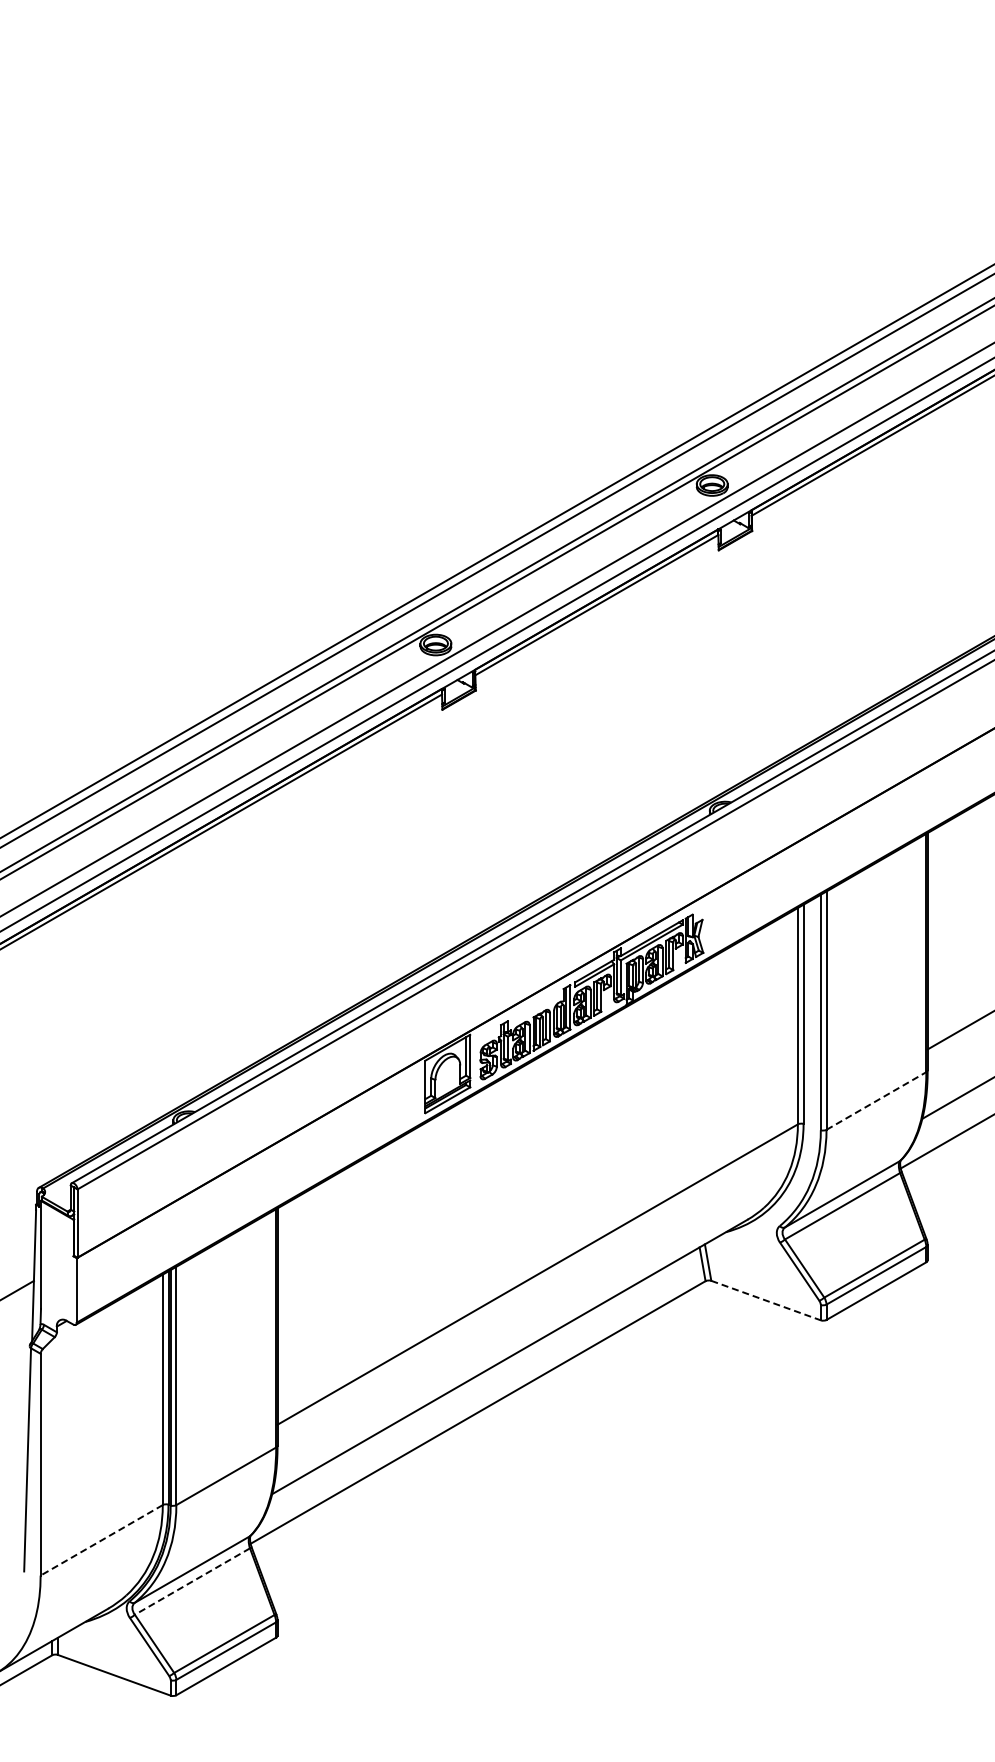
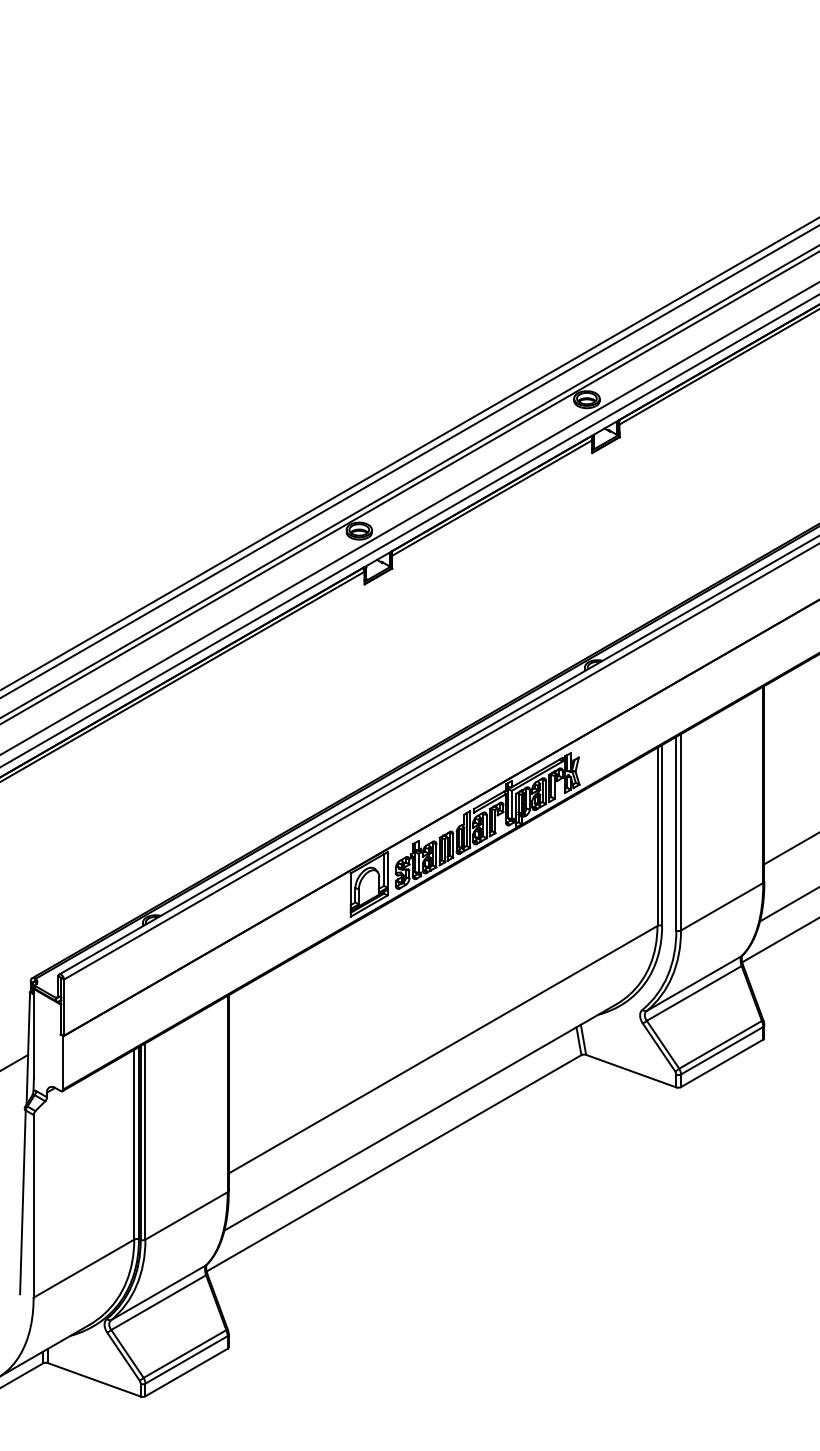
line: (876, 1101) -> (722, 907), dashed -> solid
line: (766, 1300) -> (631, 1071), dashed -> solid
line: (101, 1540) -> (83, 1268), dashed -> solid
line: (192, 1581) -> (158, 1302), dashed -> solid

